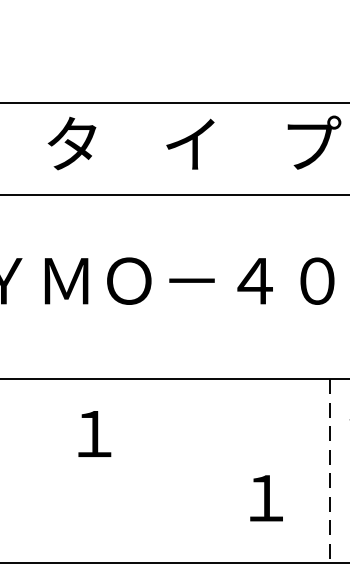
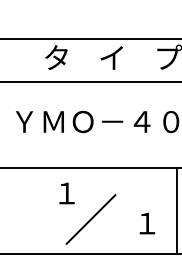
line: (330, 472) -> (177, 211), dashed -> solid
line: (144, 489) -> (90, 219), added

